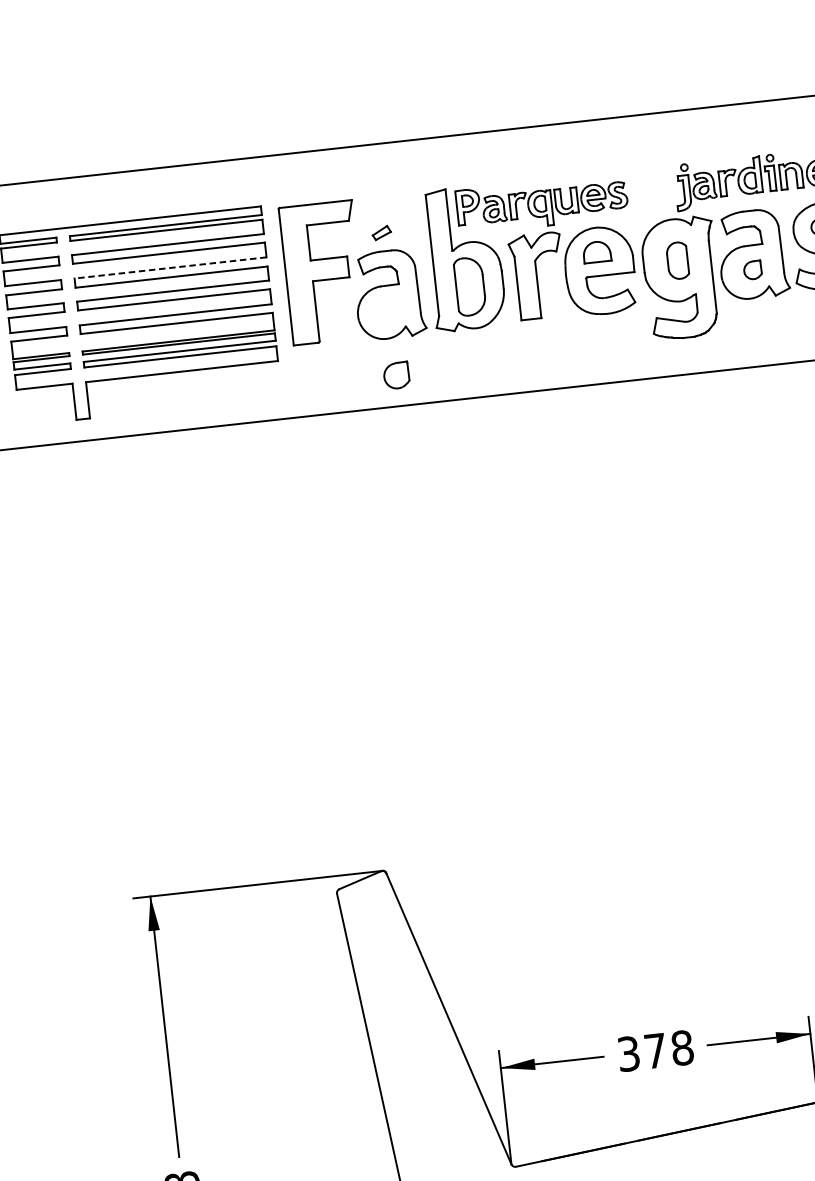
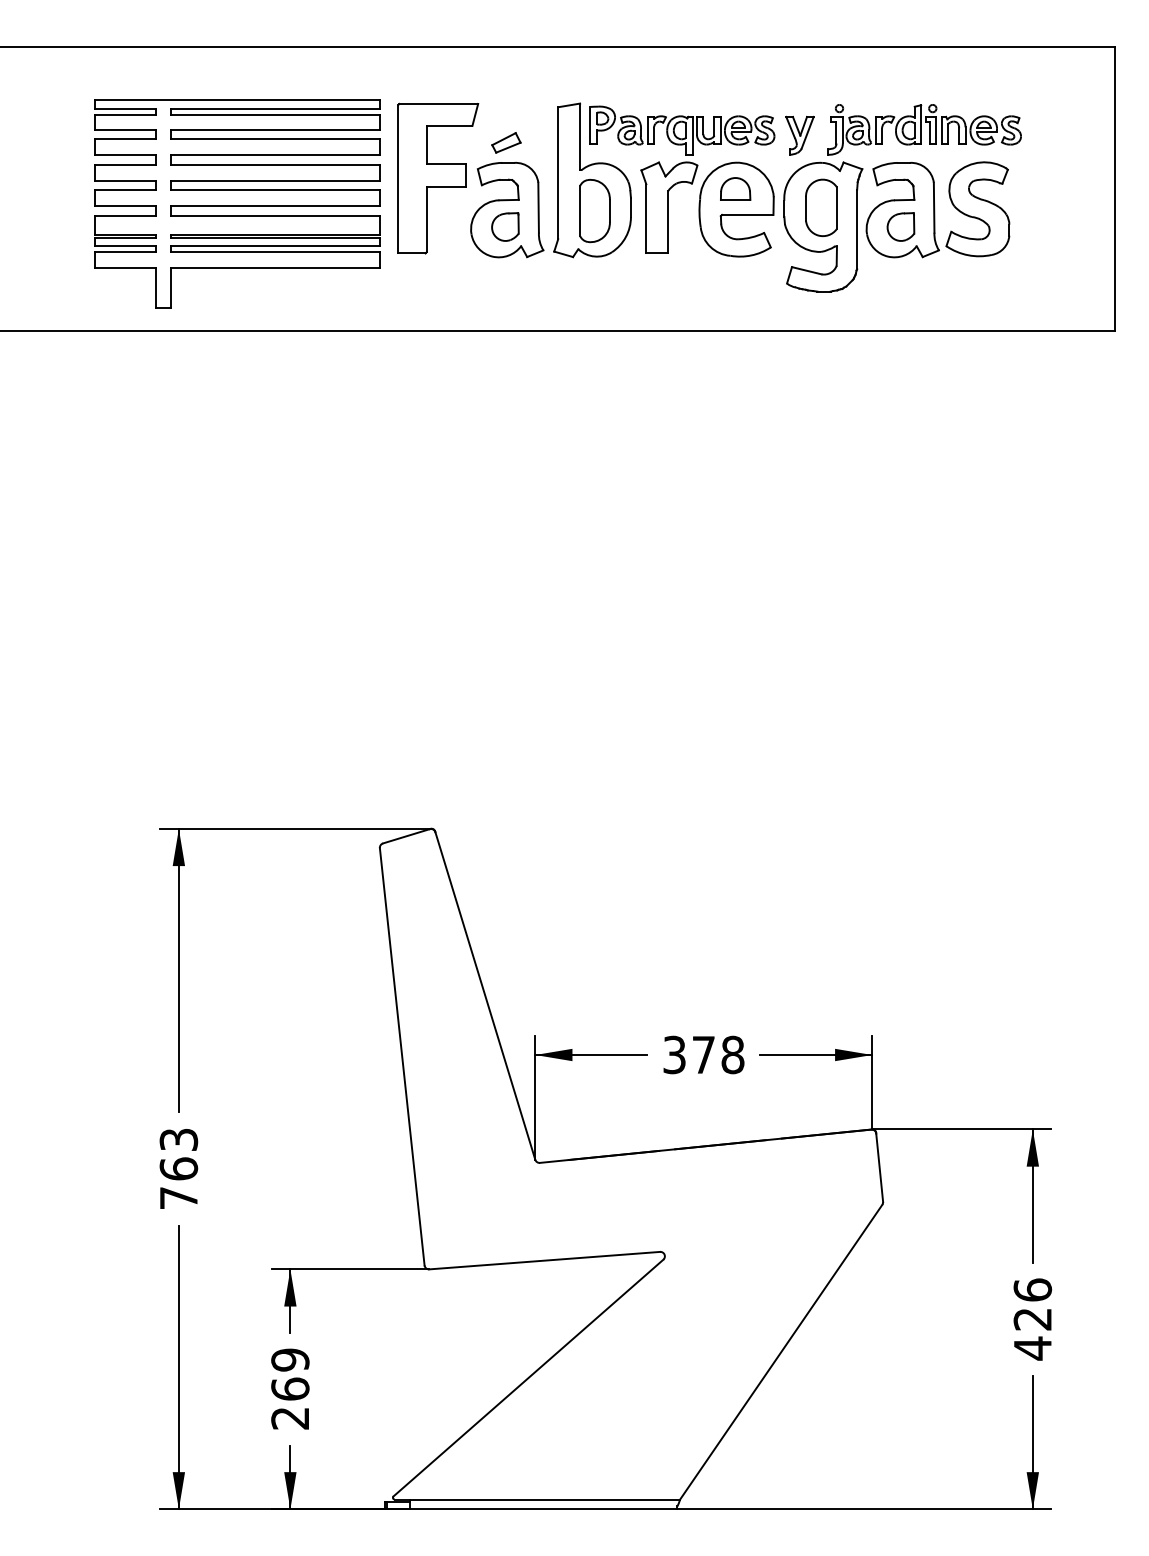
part: (650, 196) -> (799, 135), added
part: (381, 232) -> (506, 142), size x1.43
part: (677, 260) -> (821, 207), size x1.43
line: (169, 268) -> (274, 155), dashed -> solid
part: (752, 269) -> (900, 226), size x1.43
part: (396, 375) -> (505, 226), moved

